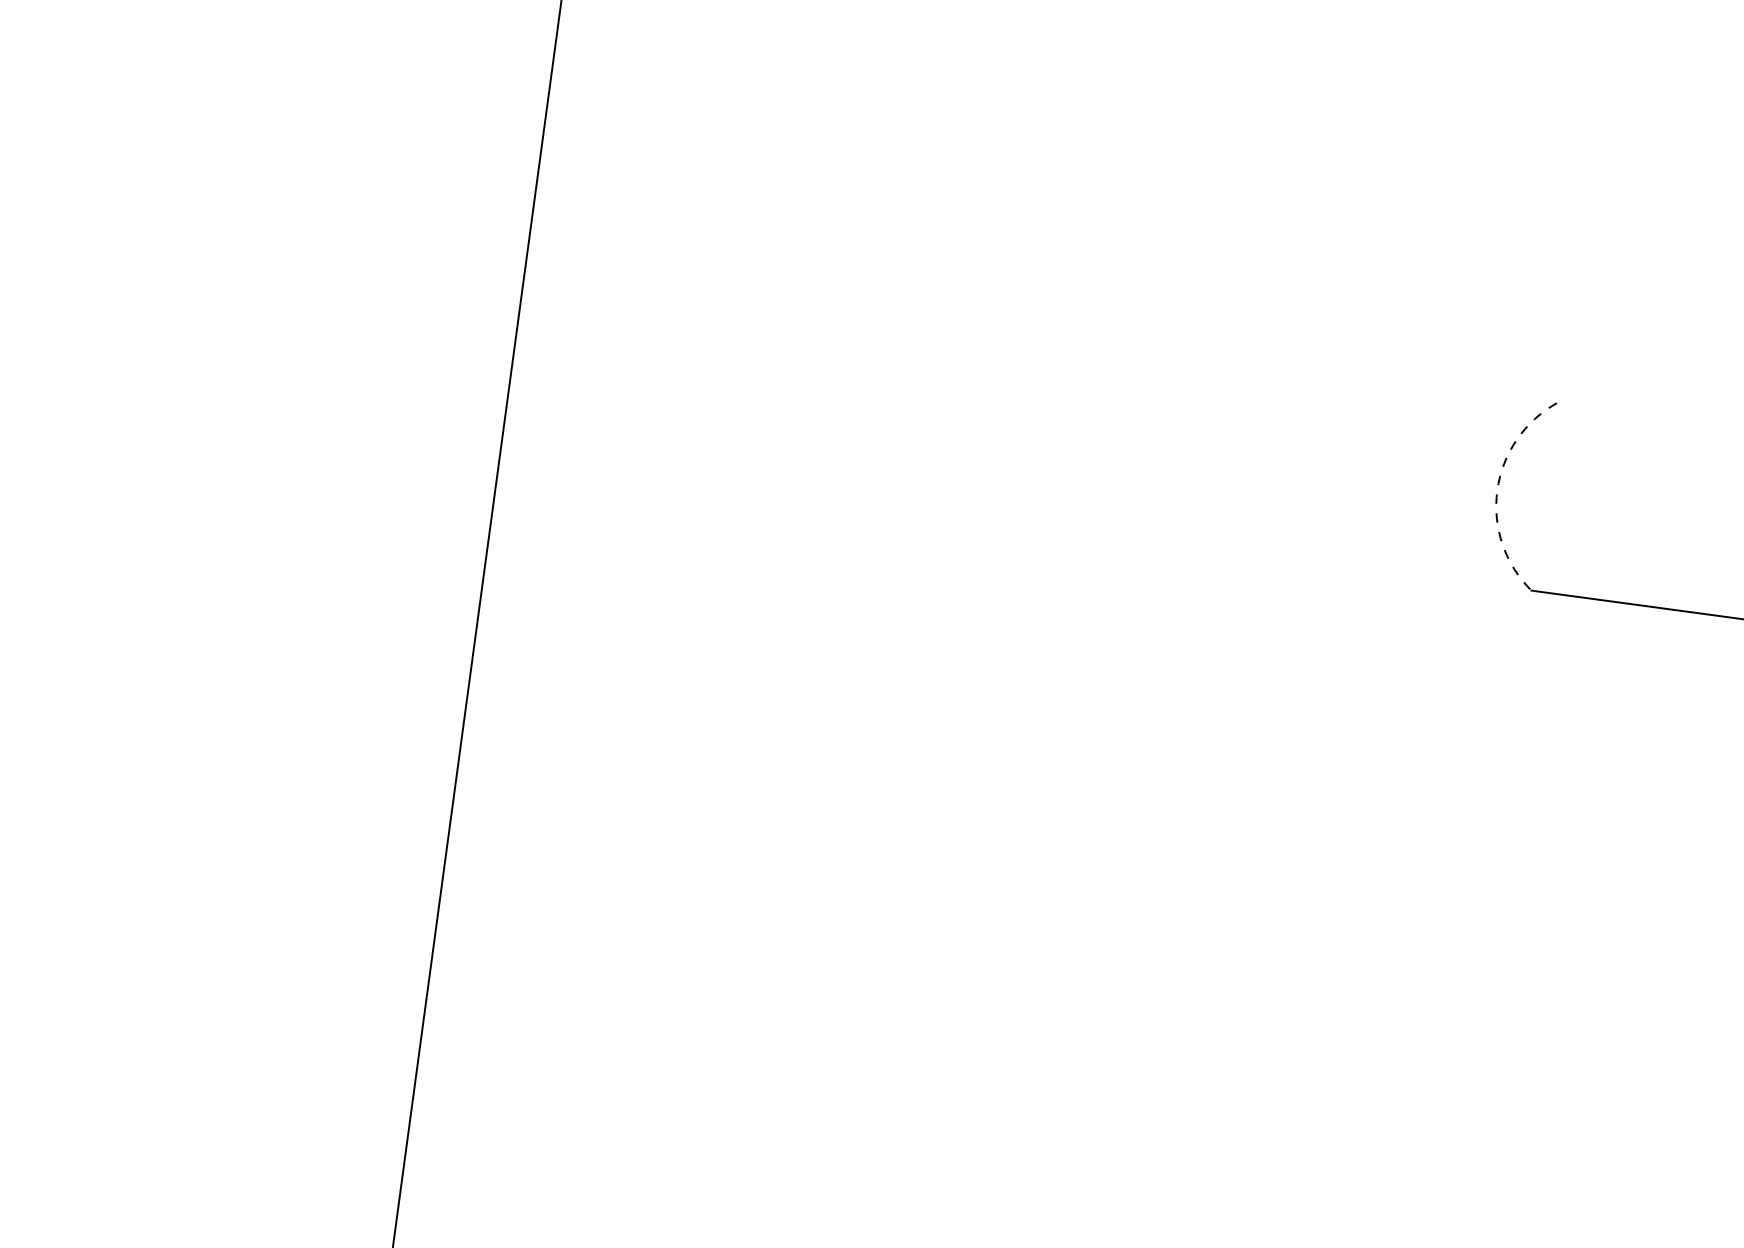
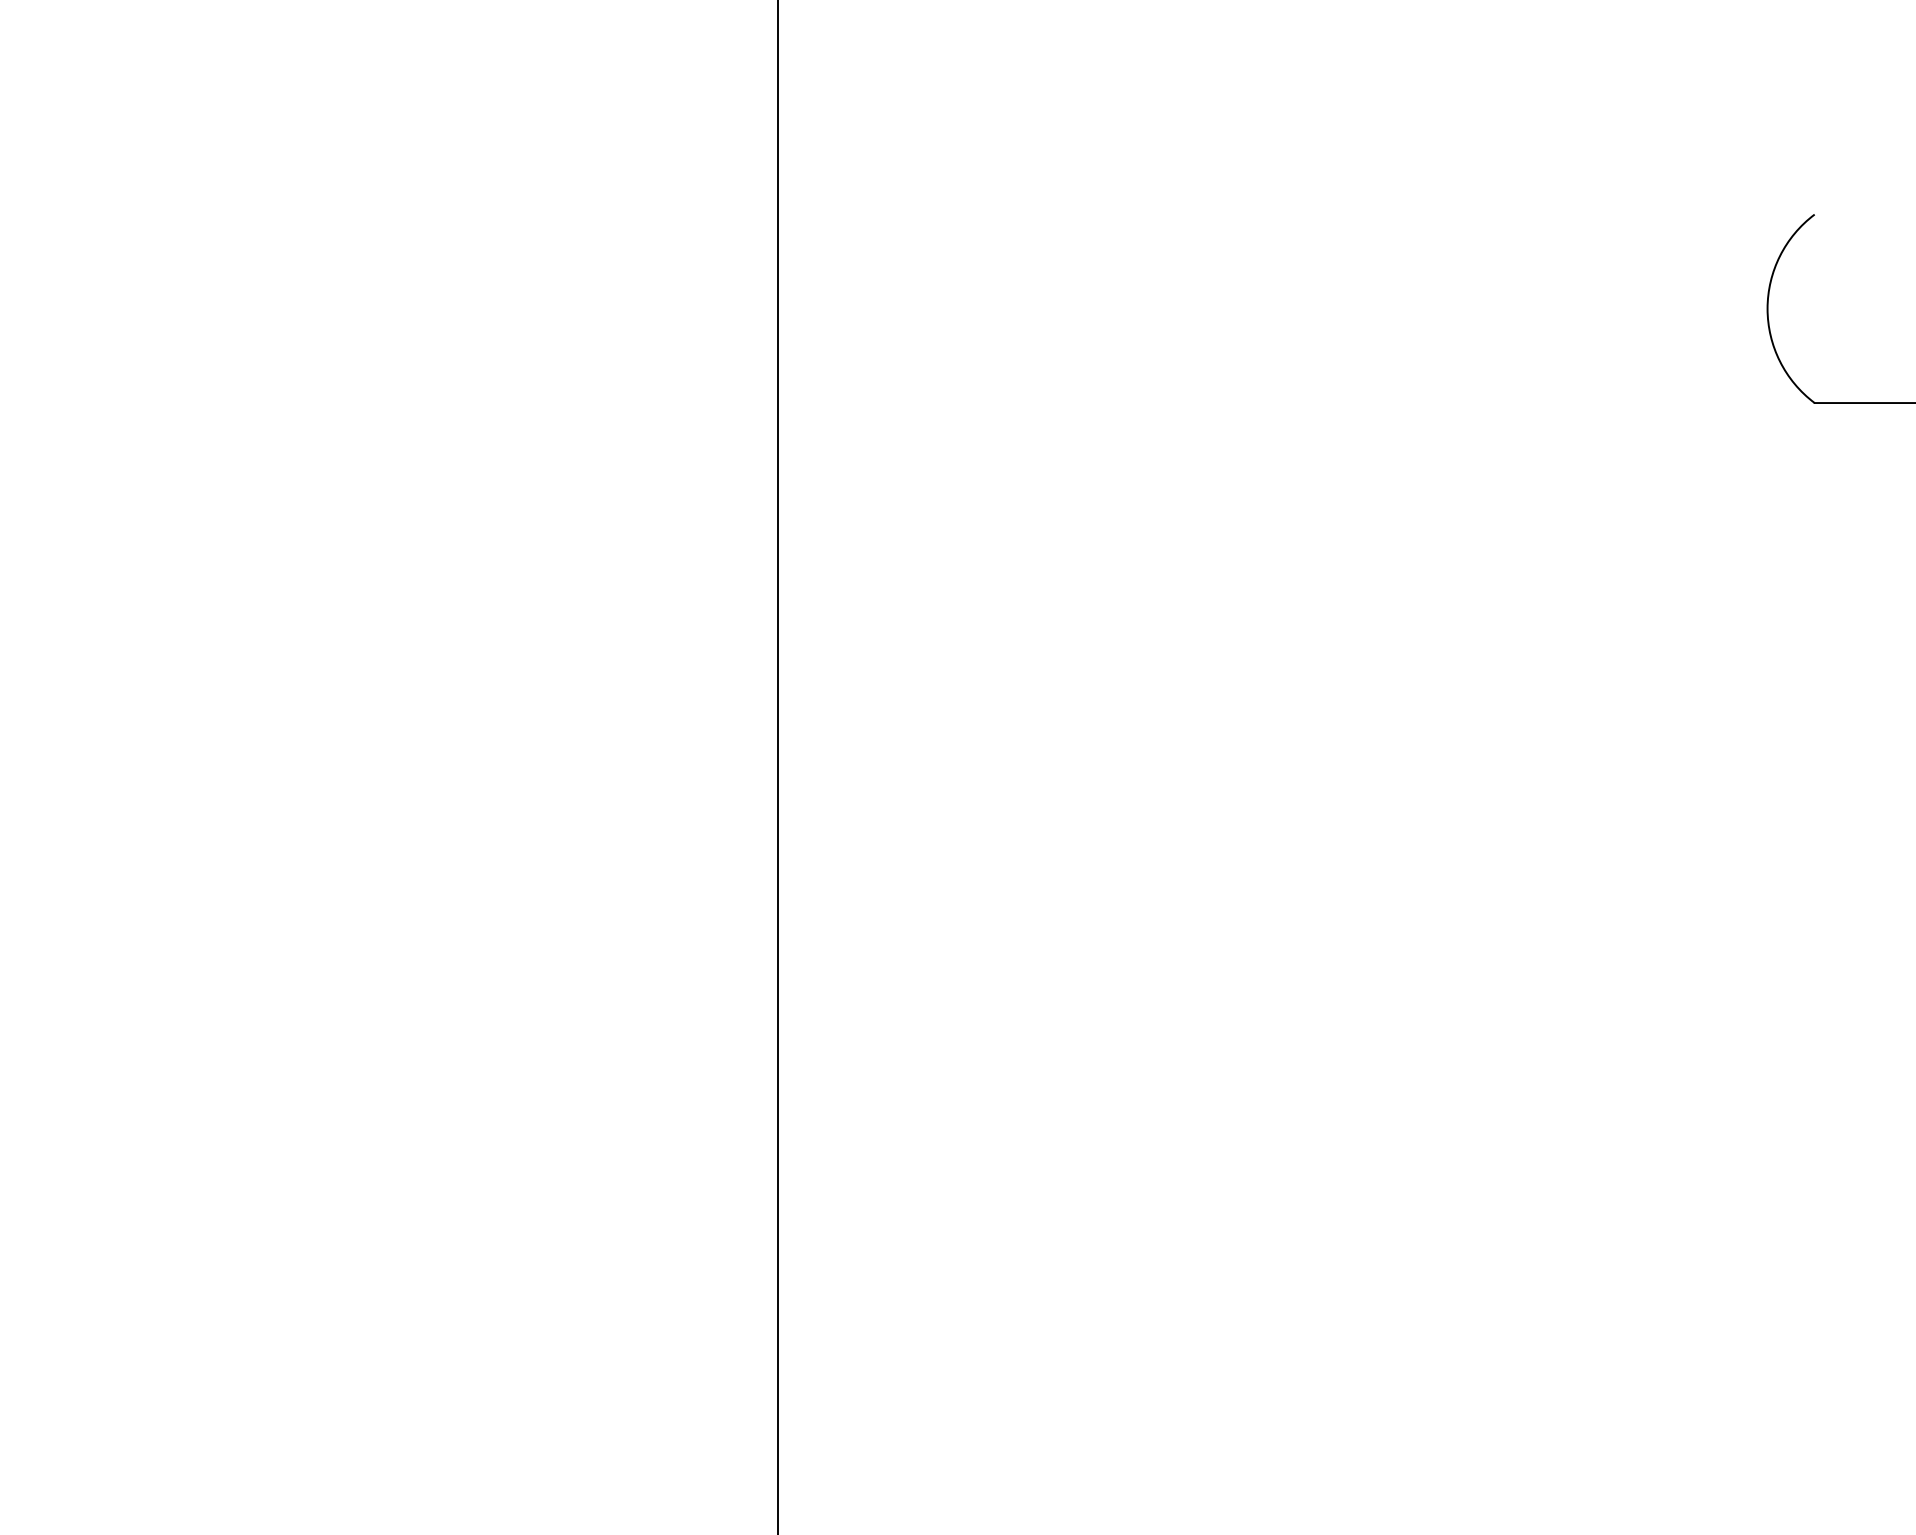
arc: (1497, 490) -> (1767, 308), dashed -> solid

